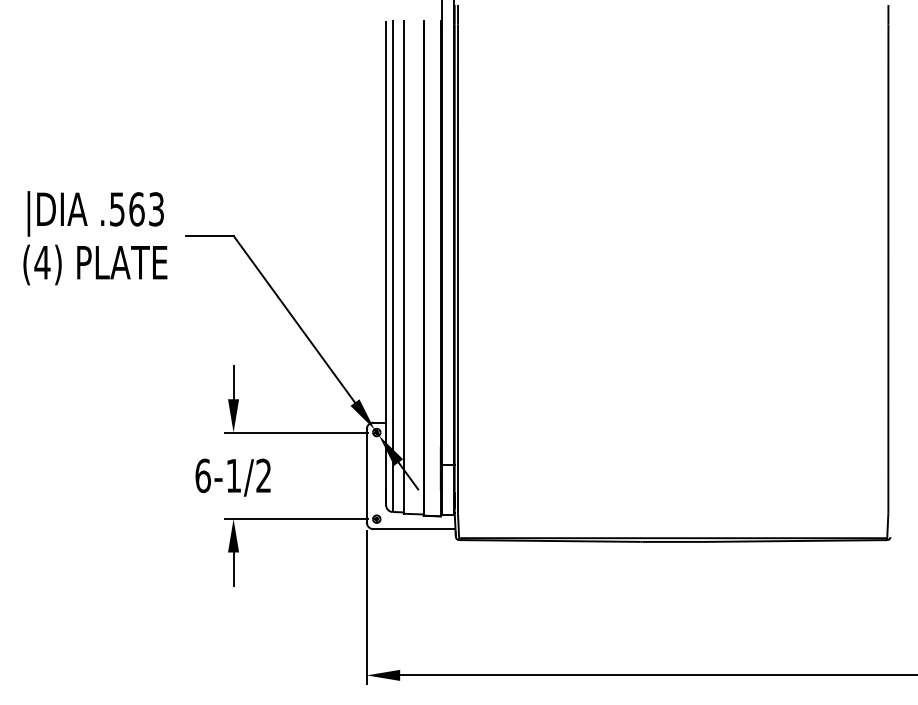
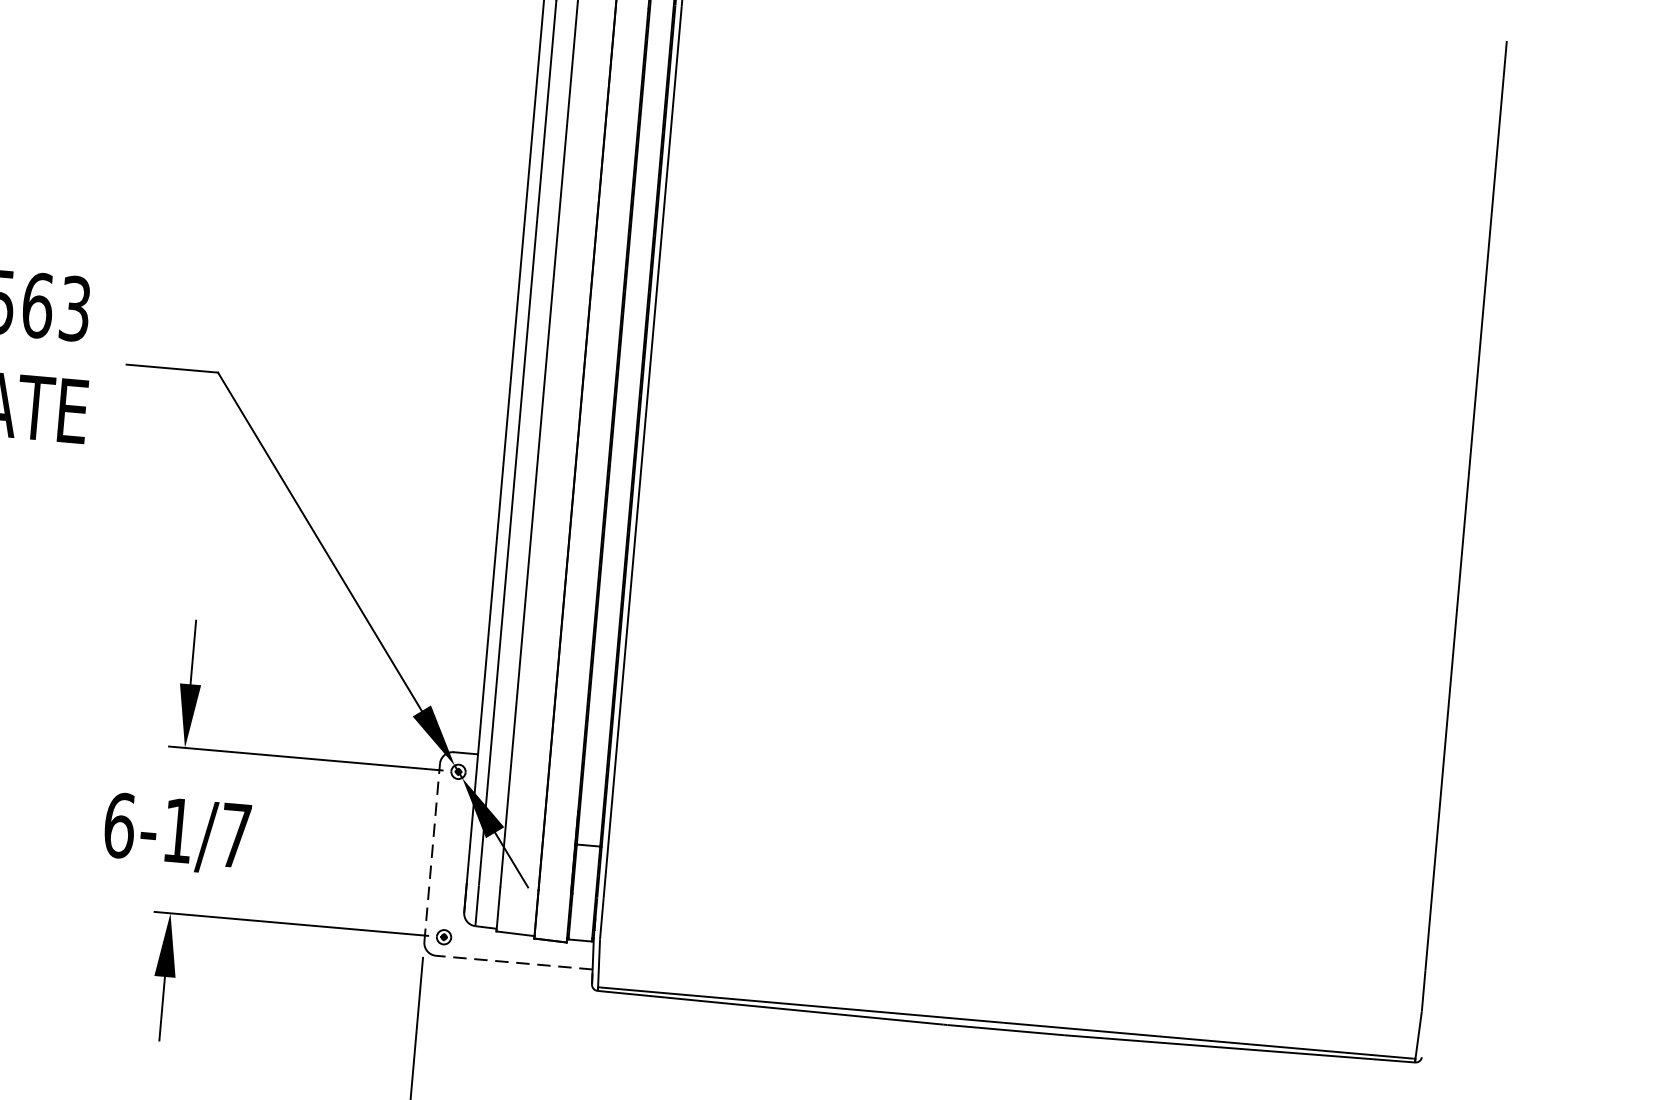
text: (263, 475) -> (234, 834), 6-1/2 -> 6-1/7
line: (366, 475) -> (431, 852), solid -> dashed
line: (413, 529) -> (512, 963), solid -> dashed

